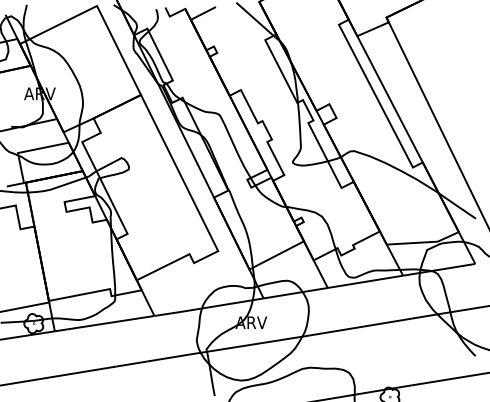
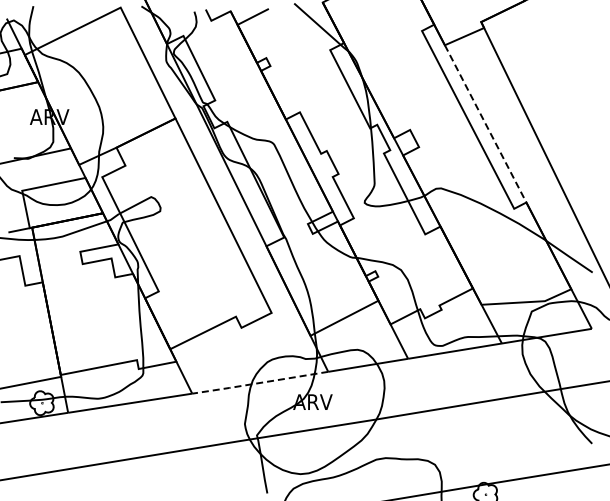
line: (389, 99) -> (485, 123), solid -> dashed
line: (208, 307) -> (259, 383), solid -> dashed

